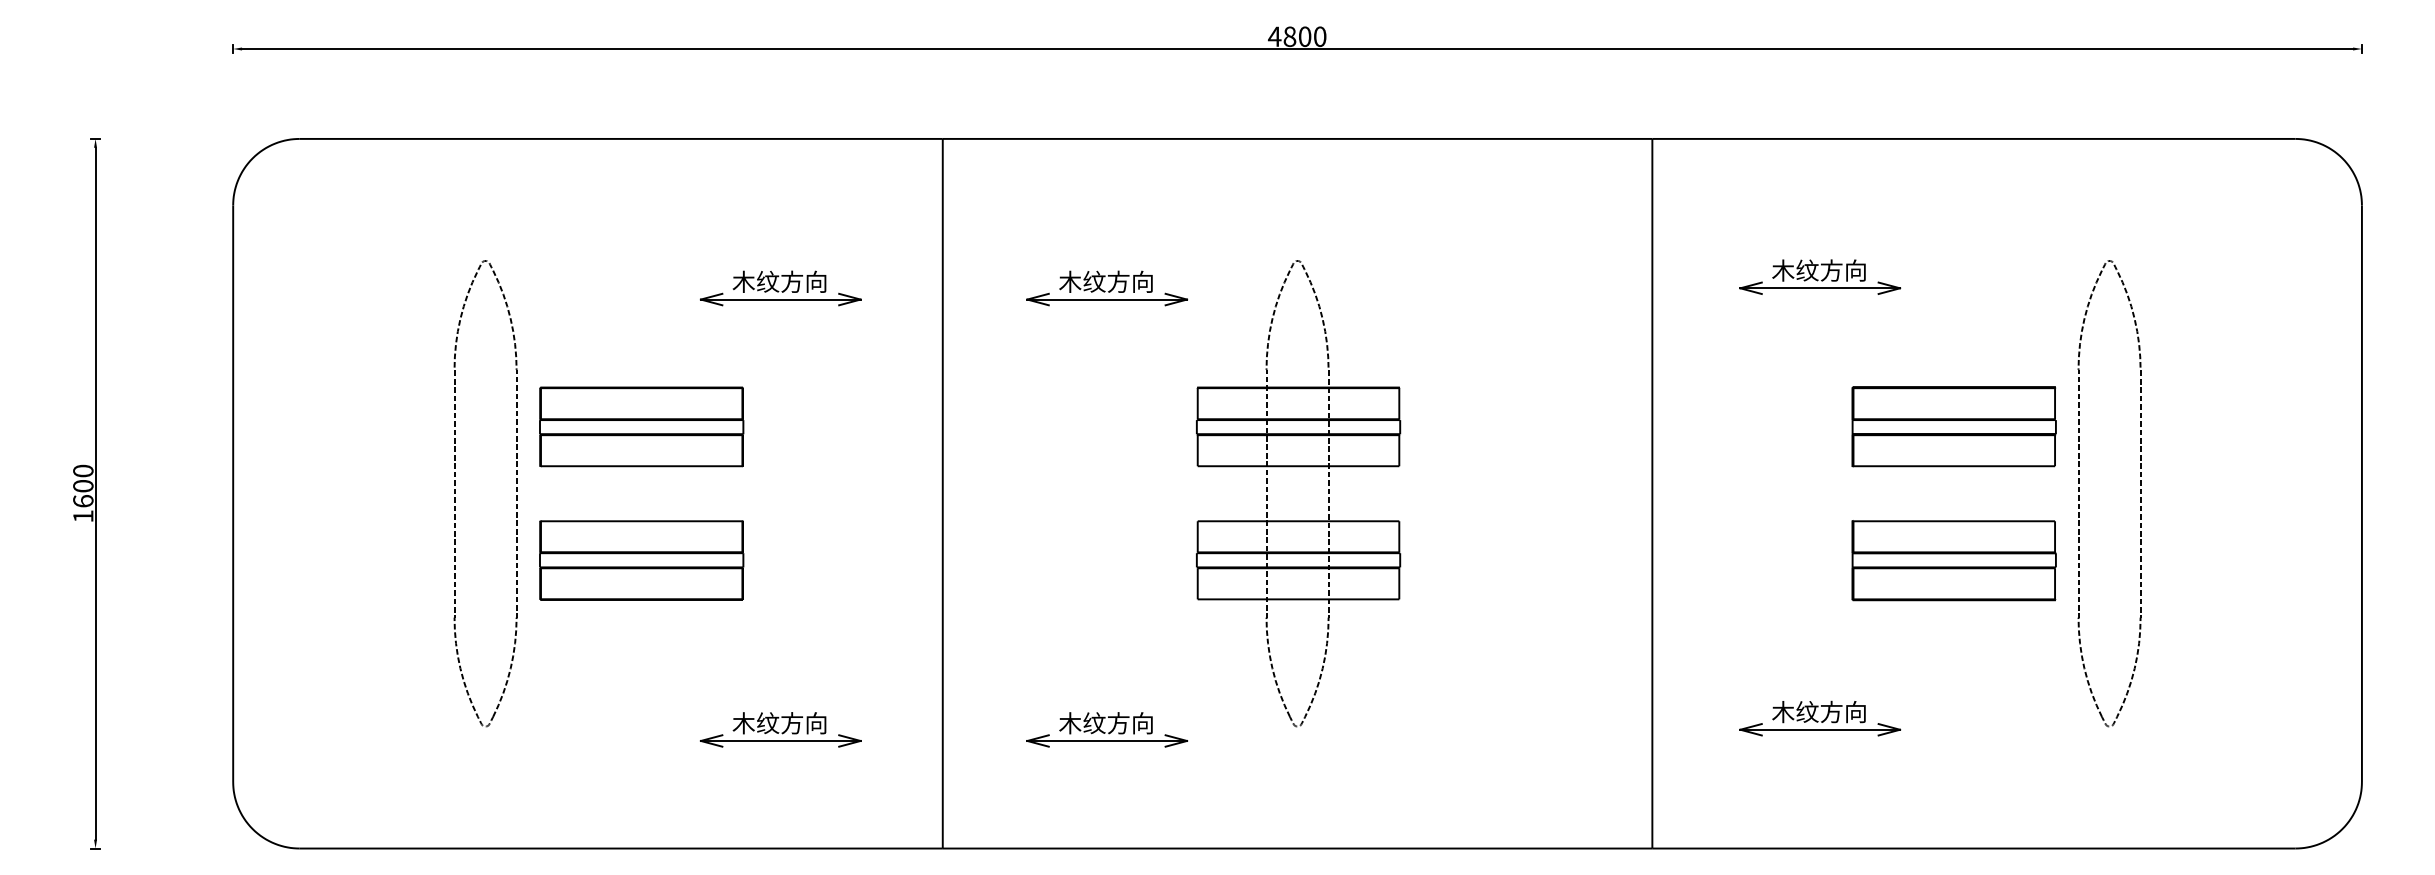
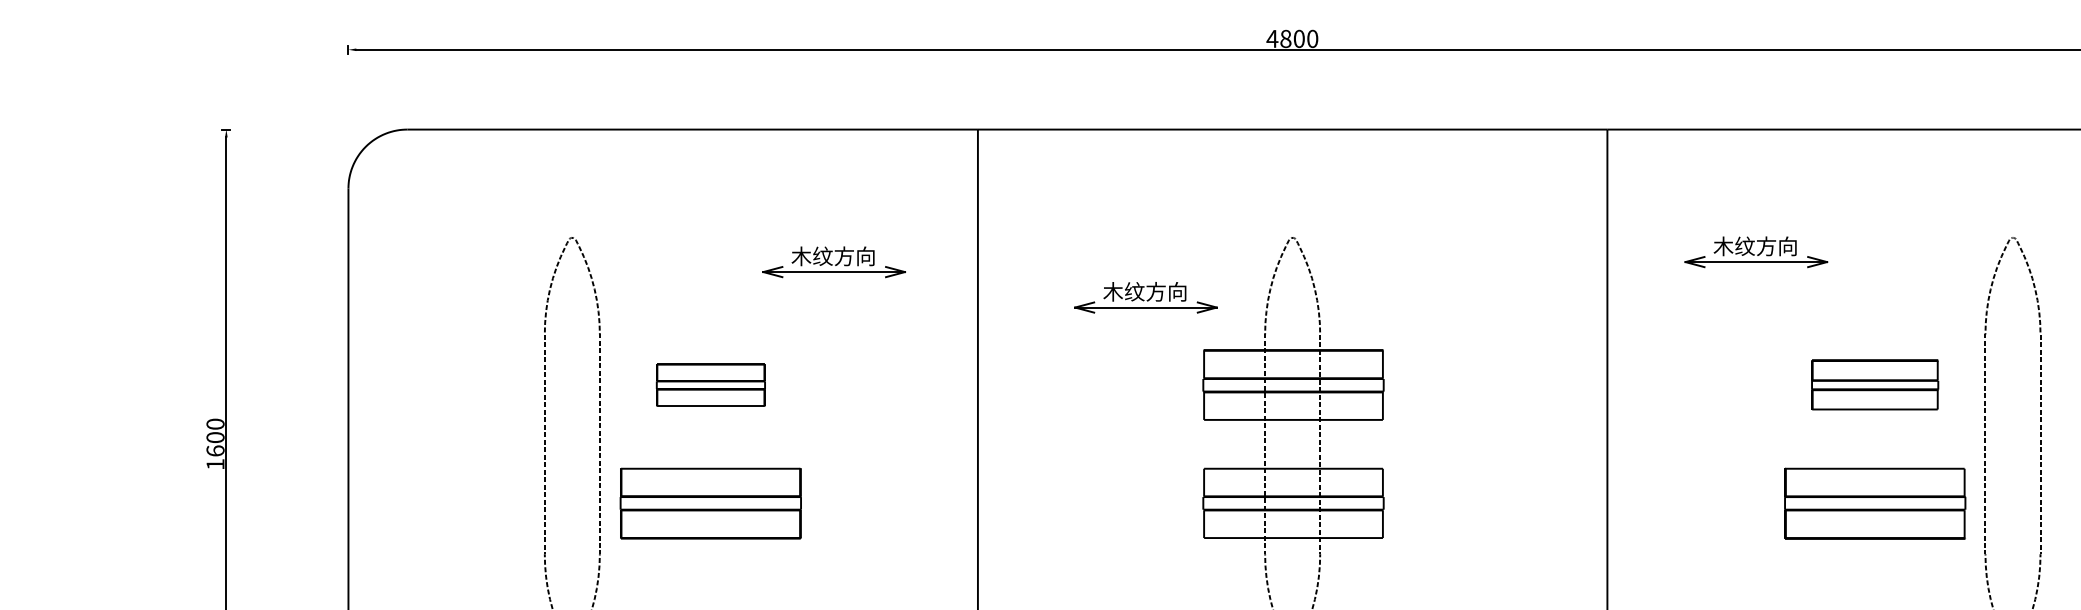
part: (1107, 288) -> (1146, 297), moved
part: (641, 426) -> (710, 384), size x0.6
part: (1953, 426) -> (1874, 384), size x0.7

